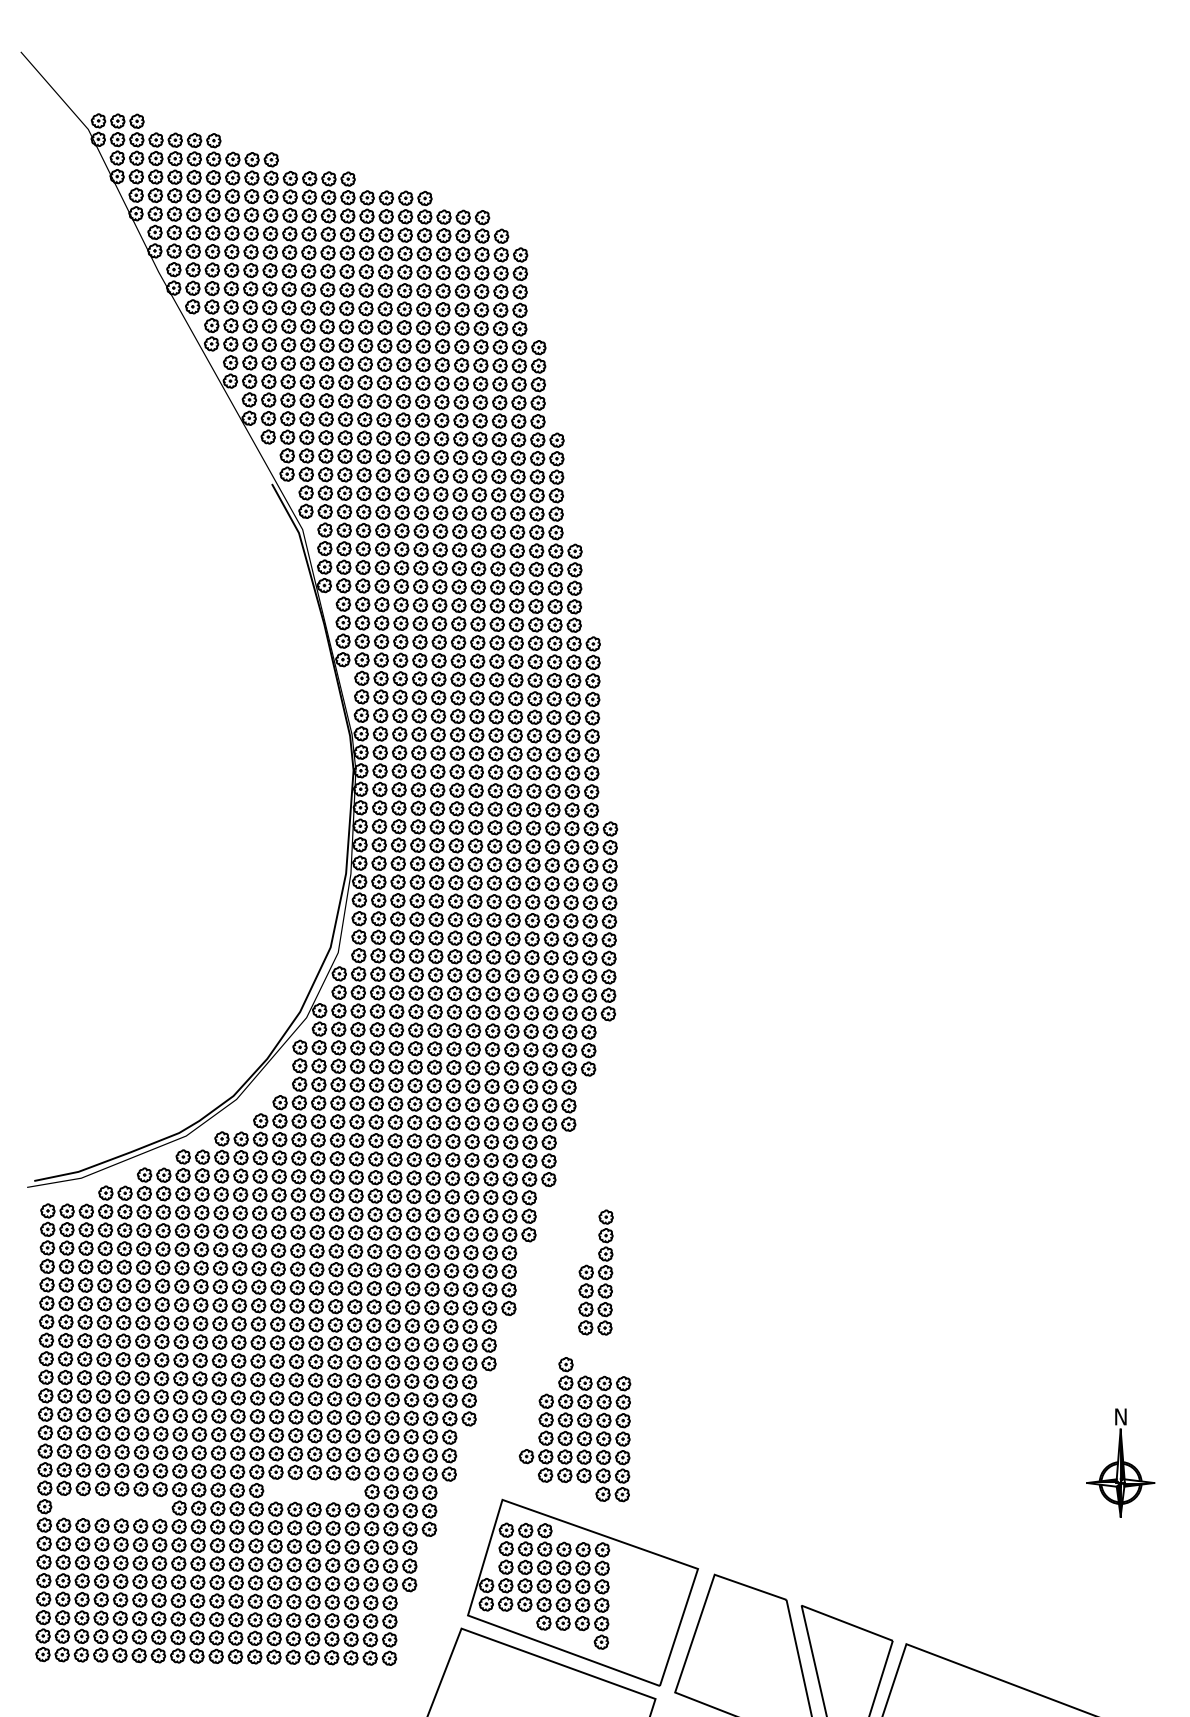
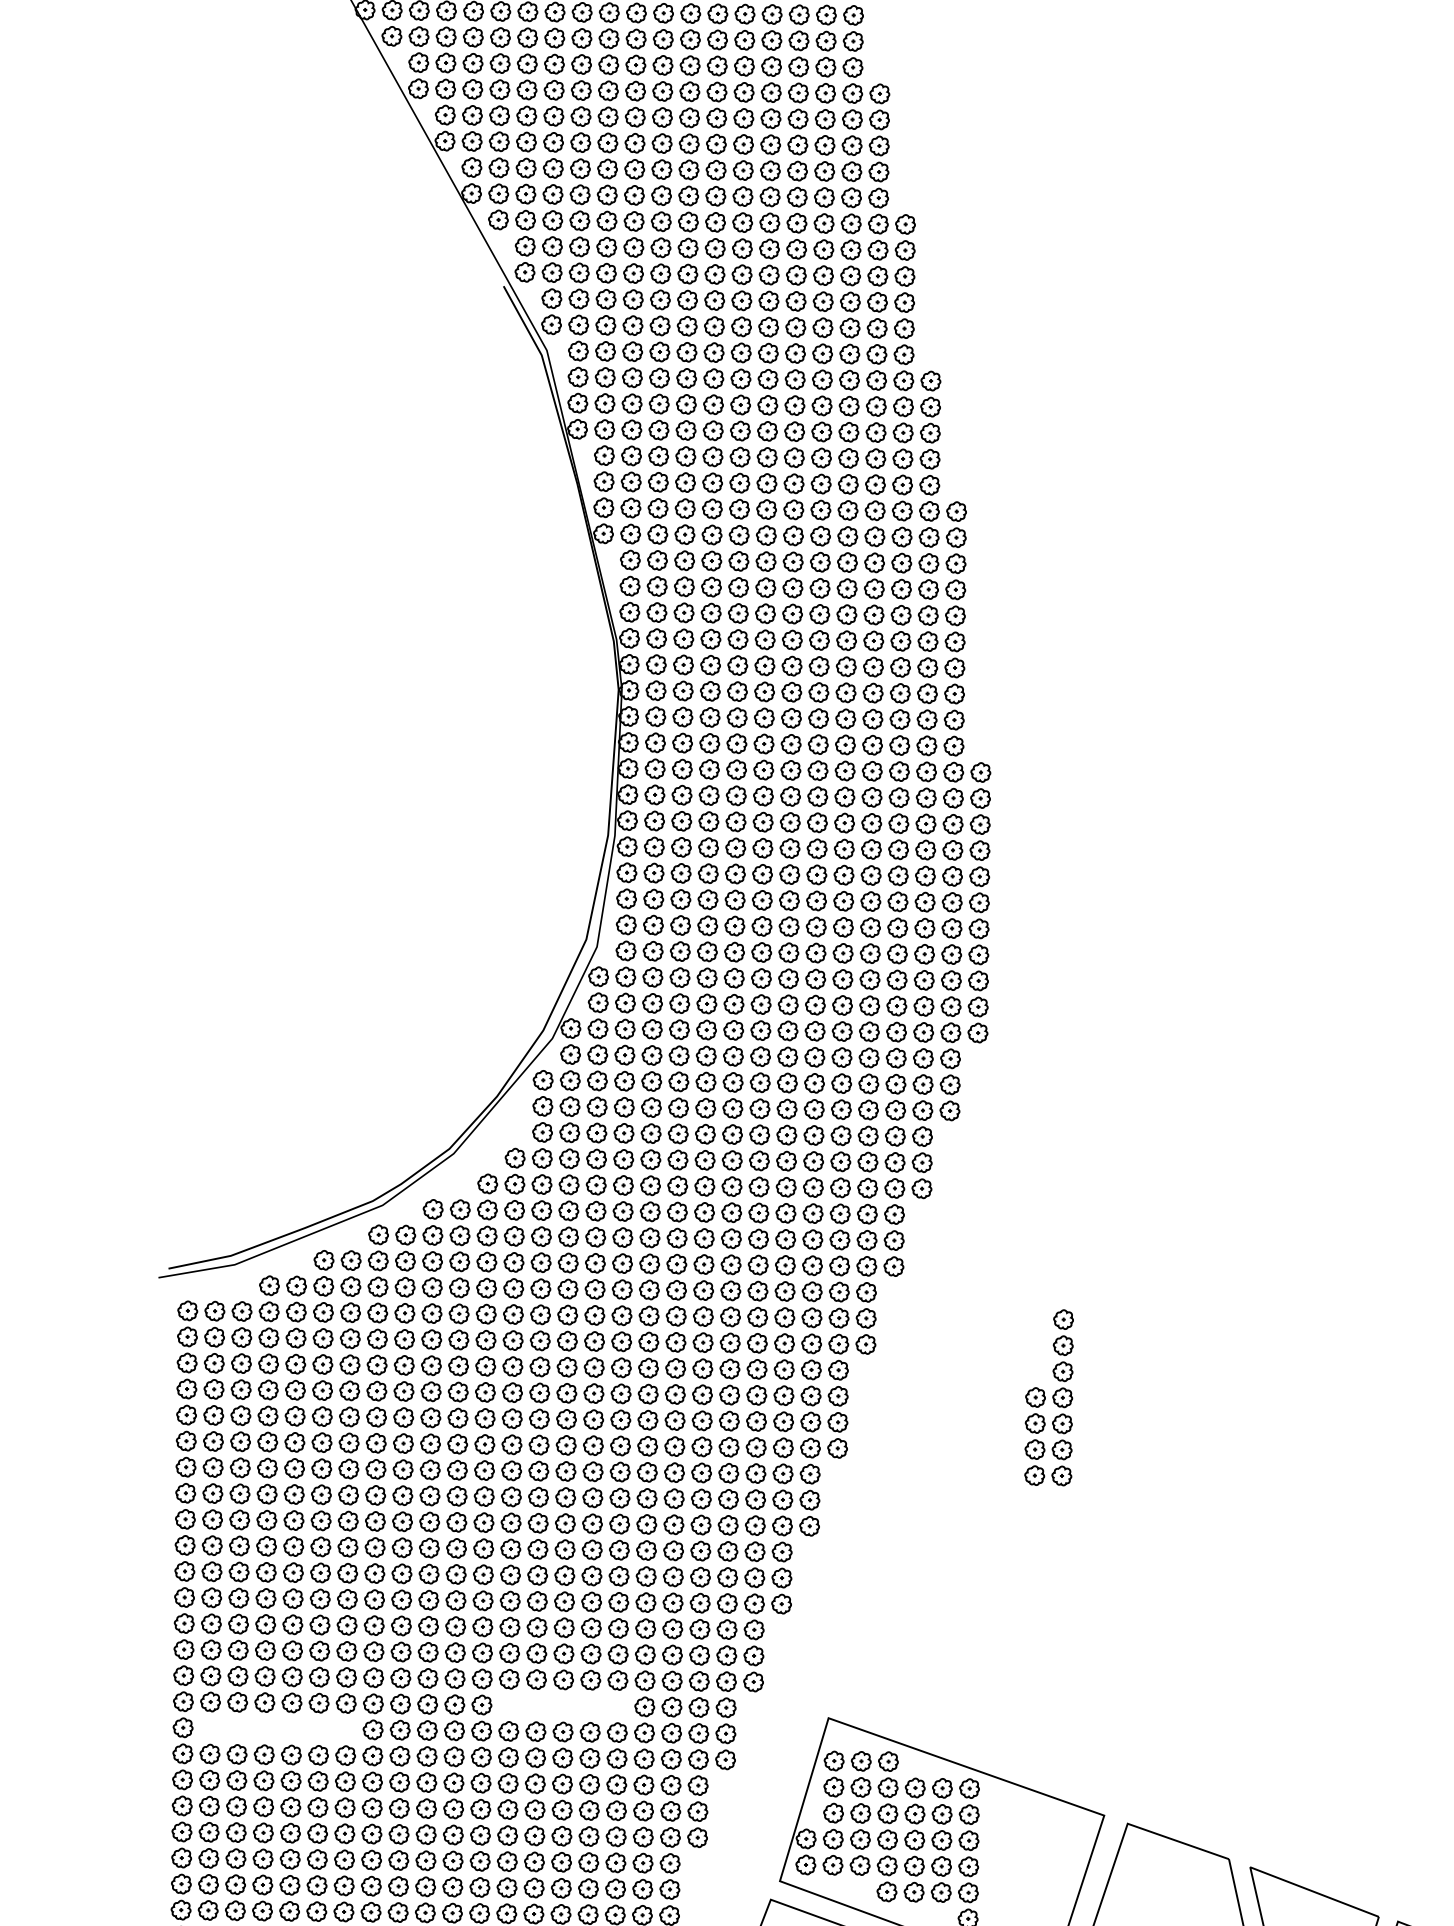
part: (595, 1272) -> (1048, 1397), moved
part: (574, 1429) -> (930, 1619), removed

